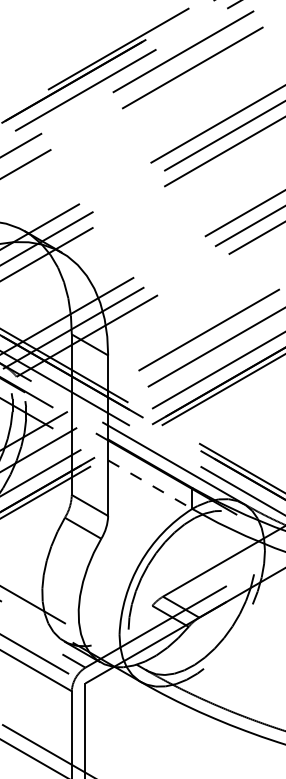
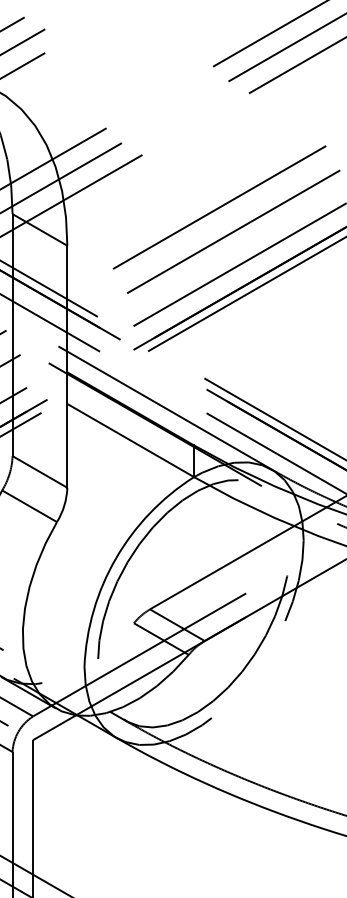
line: (150, 484) -> (131, 440), dashed -> solid

